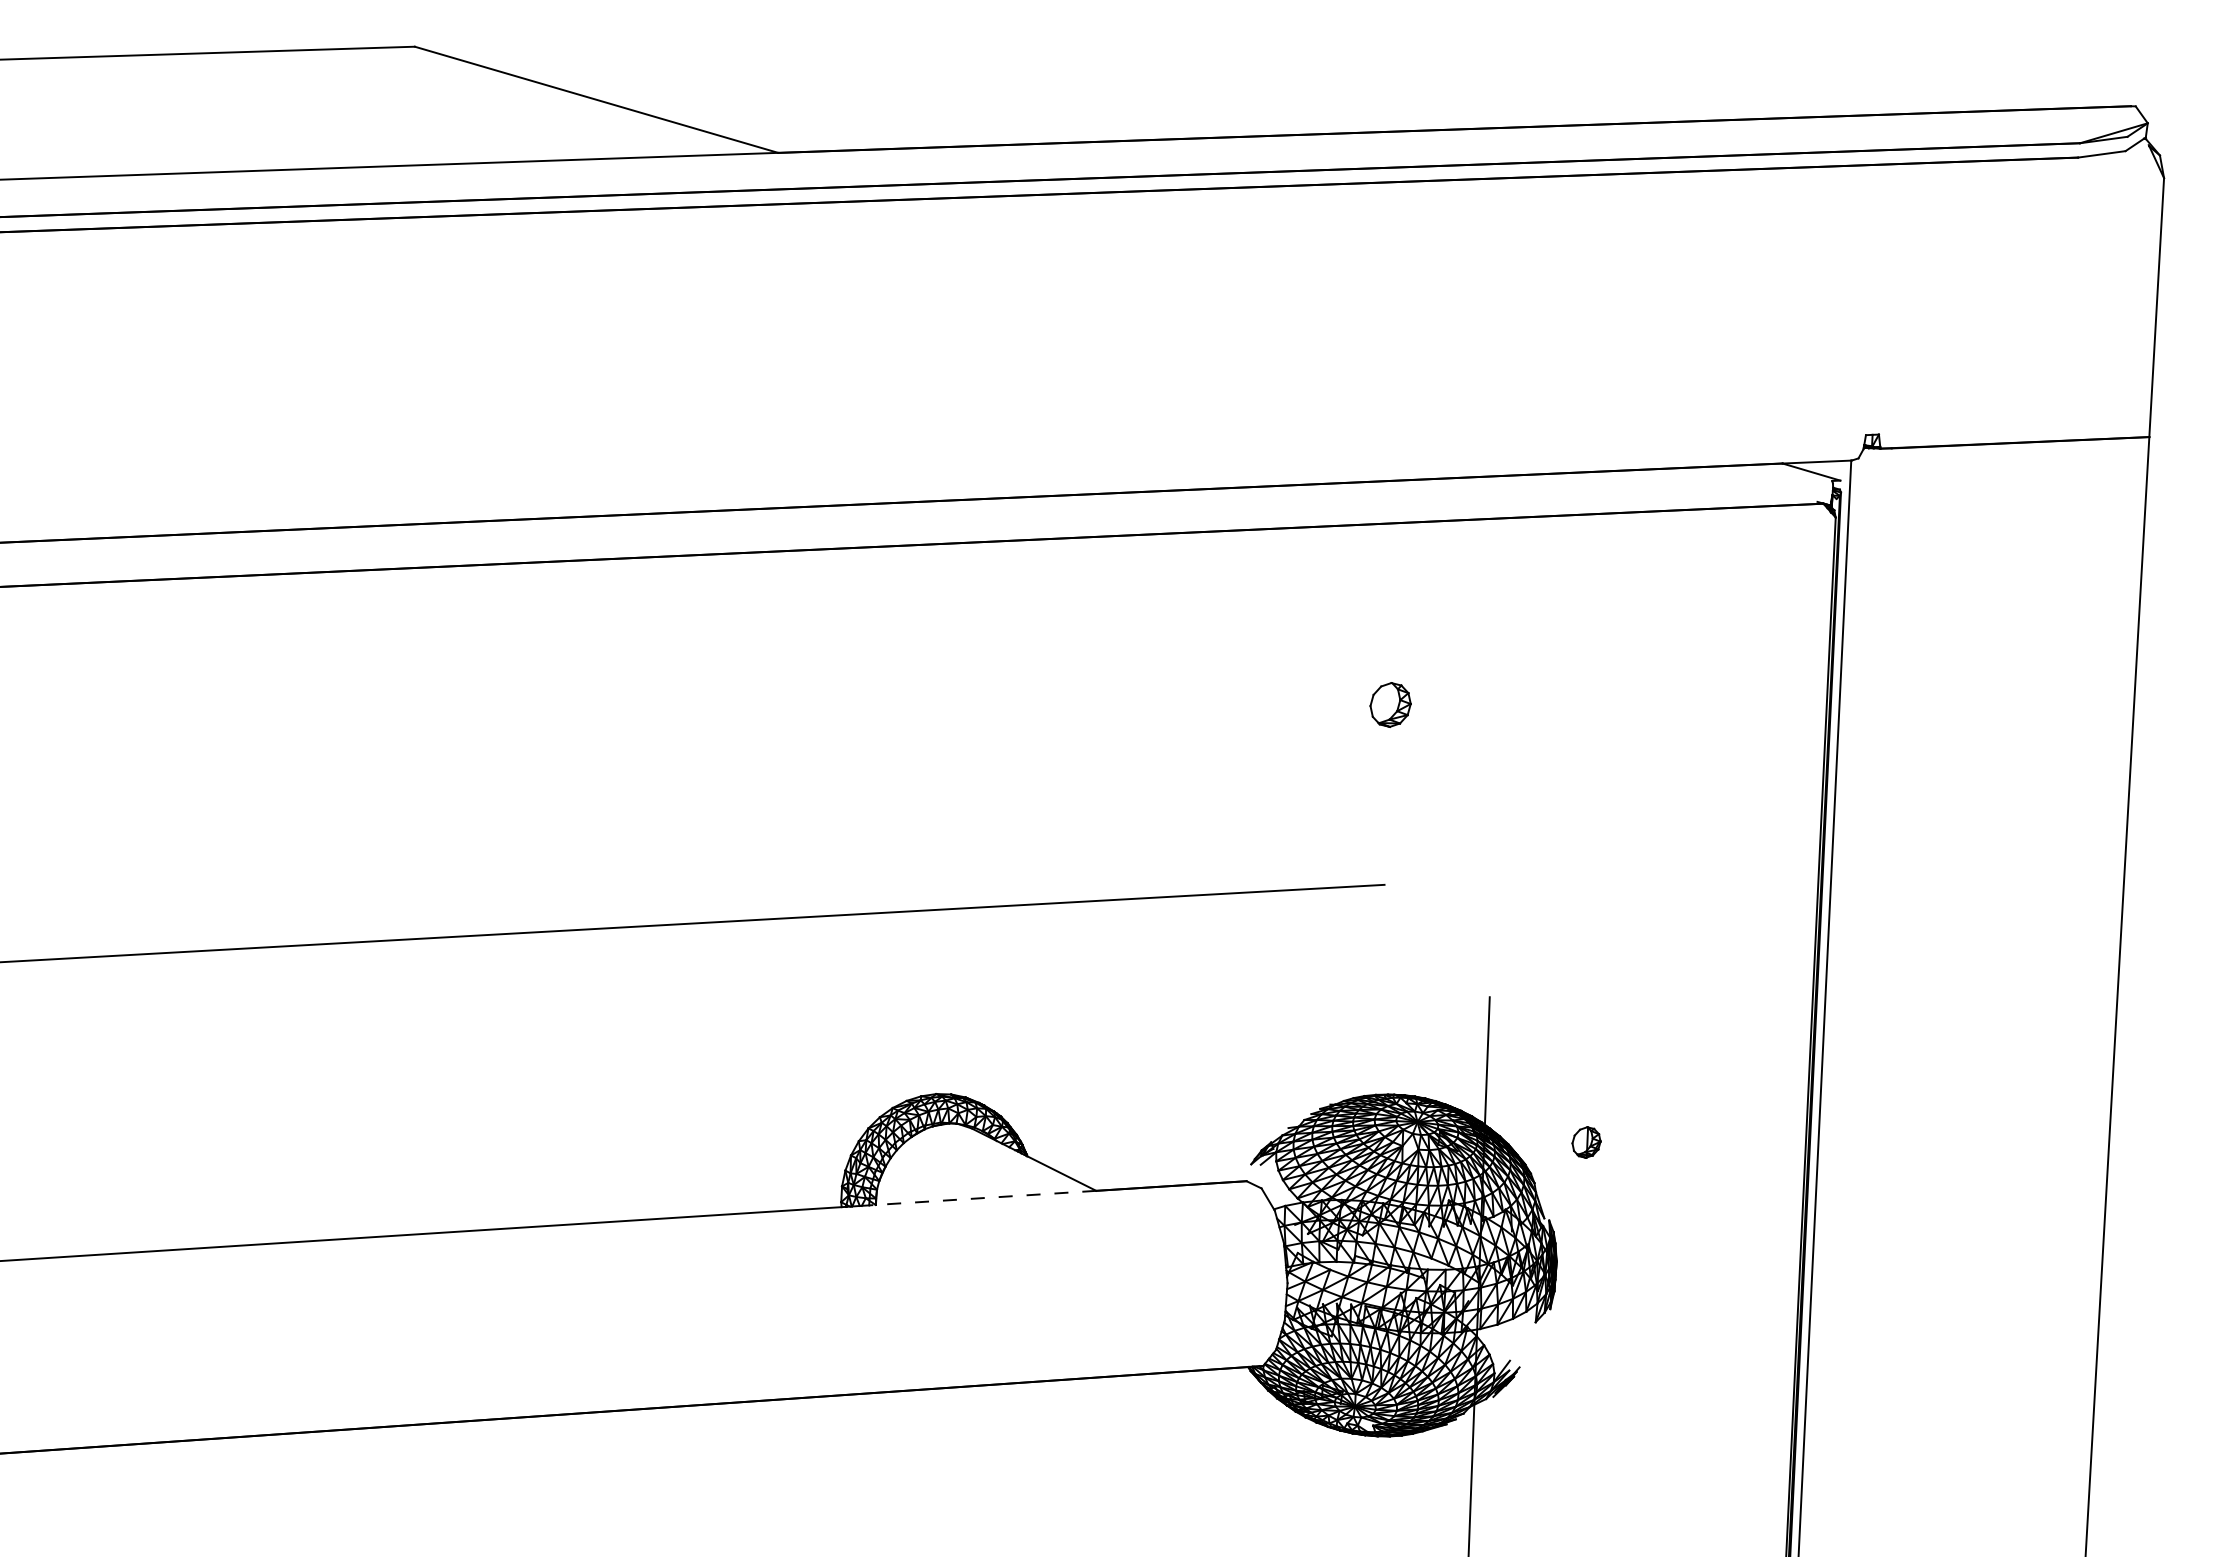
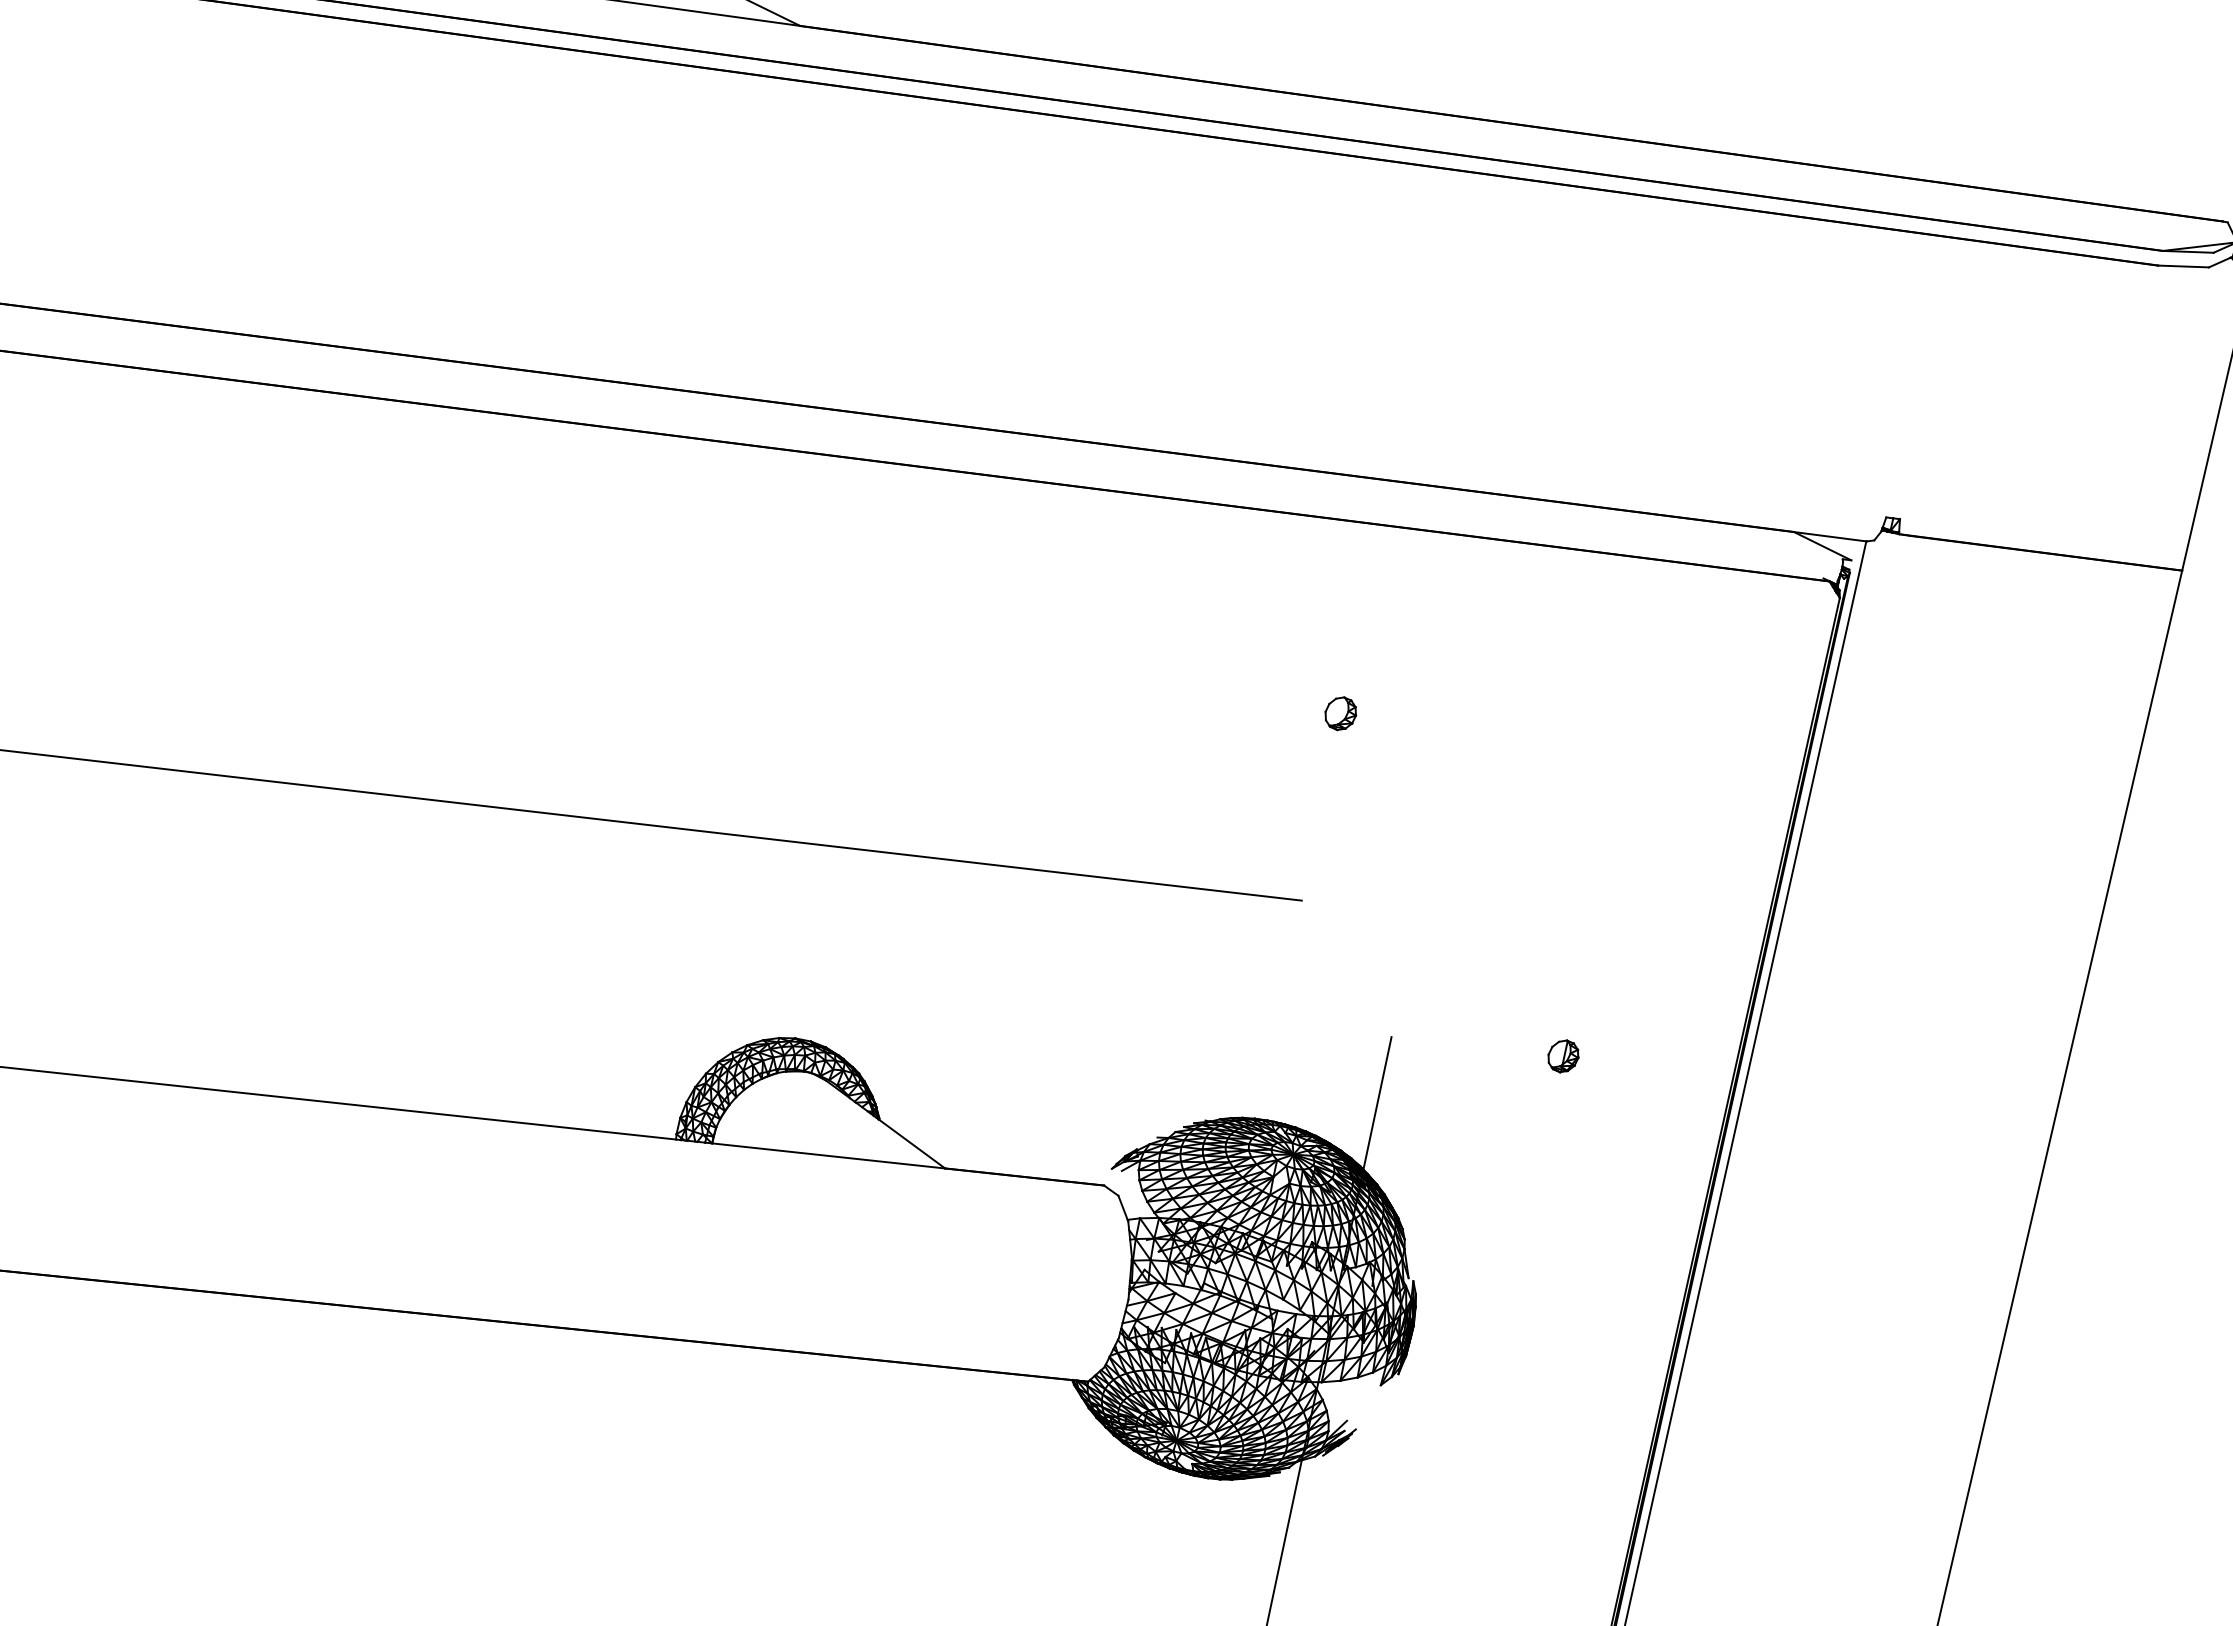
part: (1390, 704) -> (1340, 713), size x0.71
part: (1586, 1142) -> (1563, 1056), moved
line: (982, 1198) -> (824, 1155), dashed -> solid

